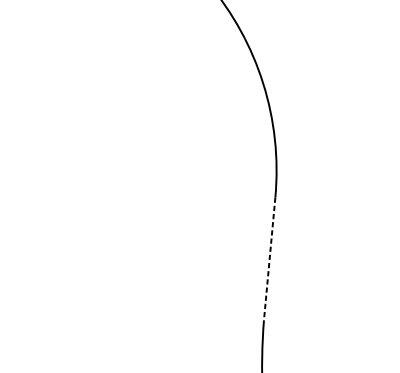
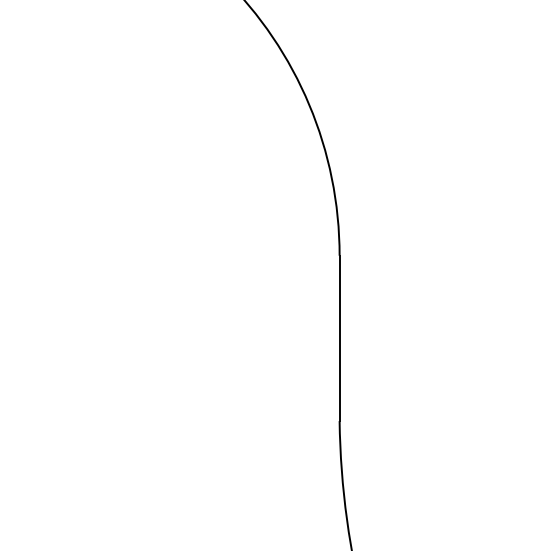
line: (269, 259) -> (339, 338), dashed -> solid

